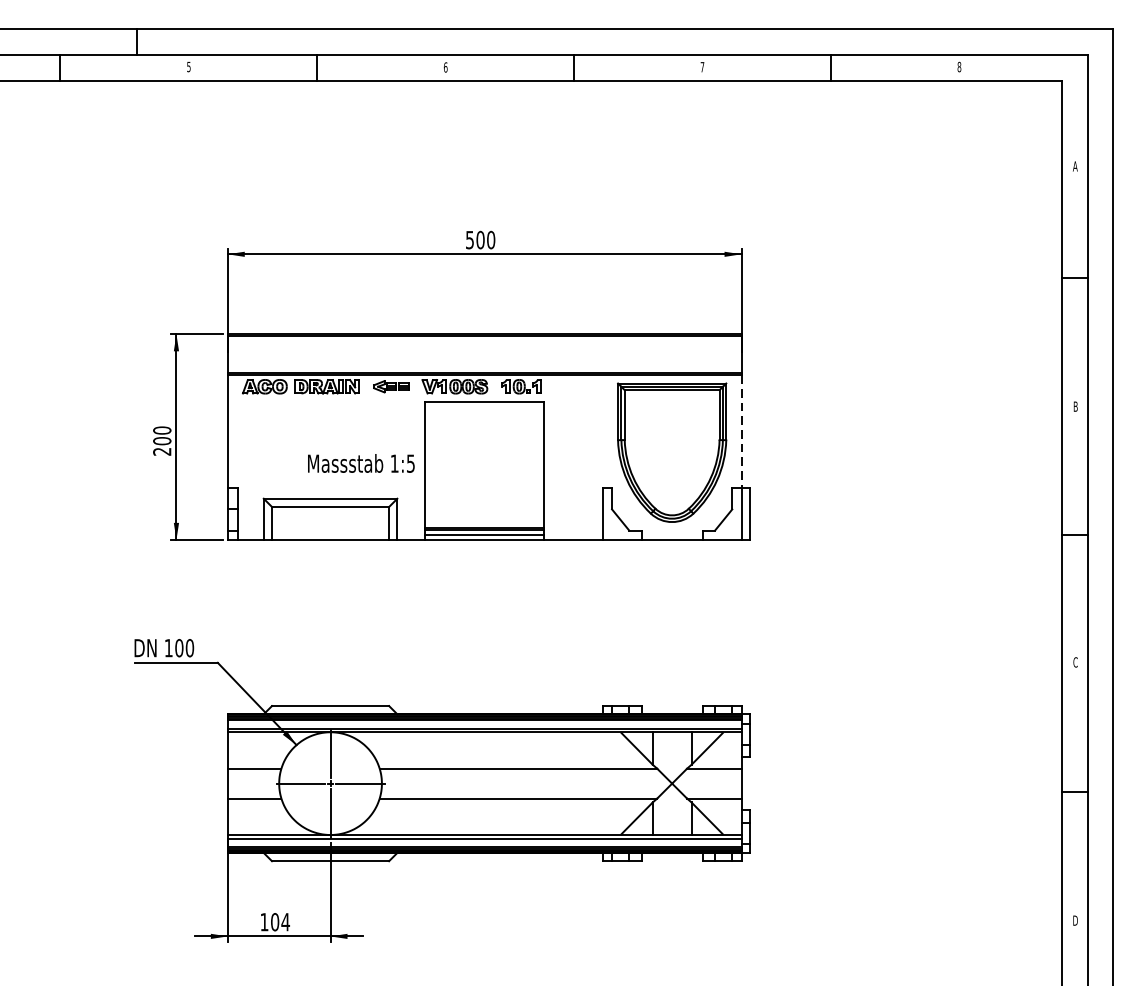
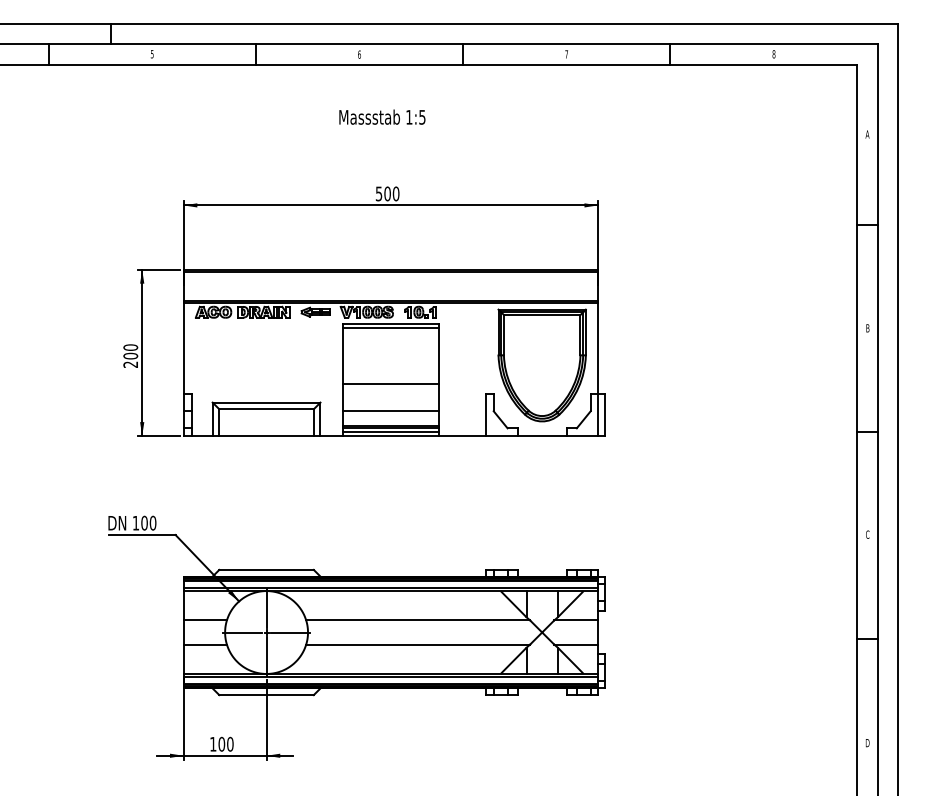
line: (484, 406) -> (390, 328), added
line: (741, 431) -> (598, 348), dashed -> solid
text: (361, 462) -> (382, 116), moved
line: (484, 475) -> (390, 383), added
line: (484, 508) -> (390, 410), added
text: (284, 921) -> (229, 743), 104 -> 100

